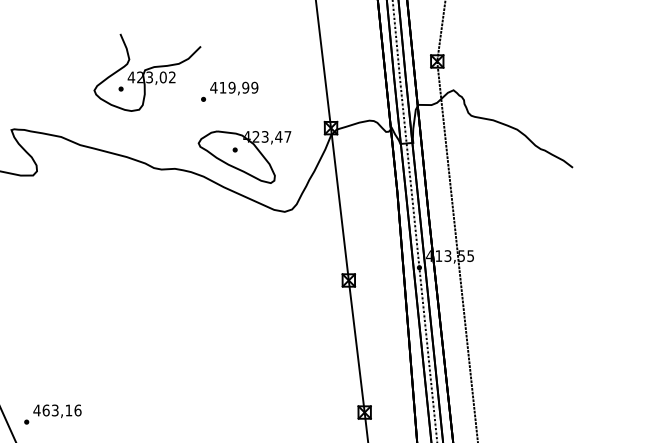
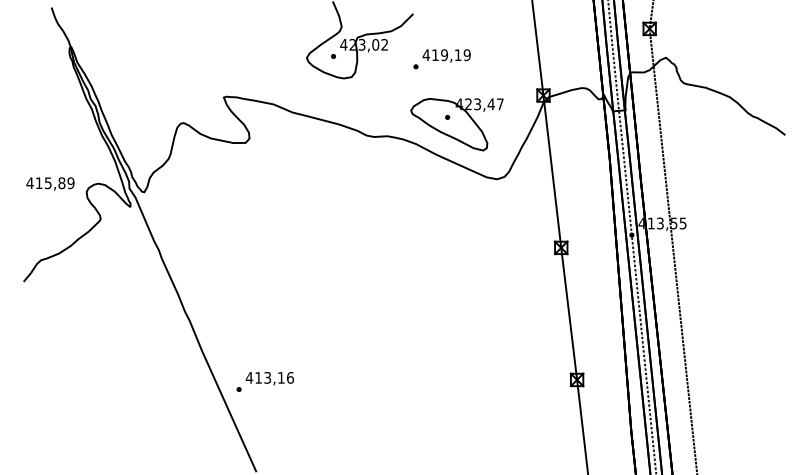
text: (245, 88) -> (457, 55), 419,99 -> 419,19
text: (46, 410) -> (258, 377), 463,16 -> 413,16

